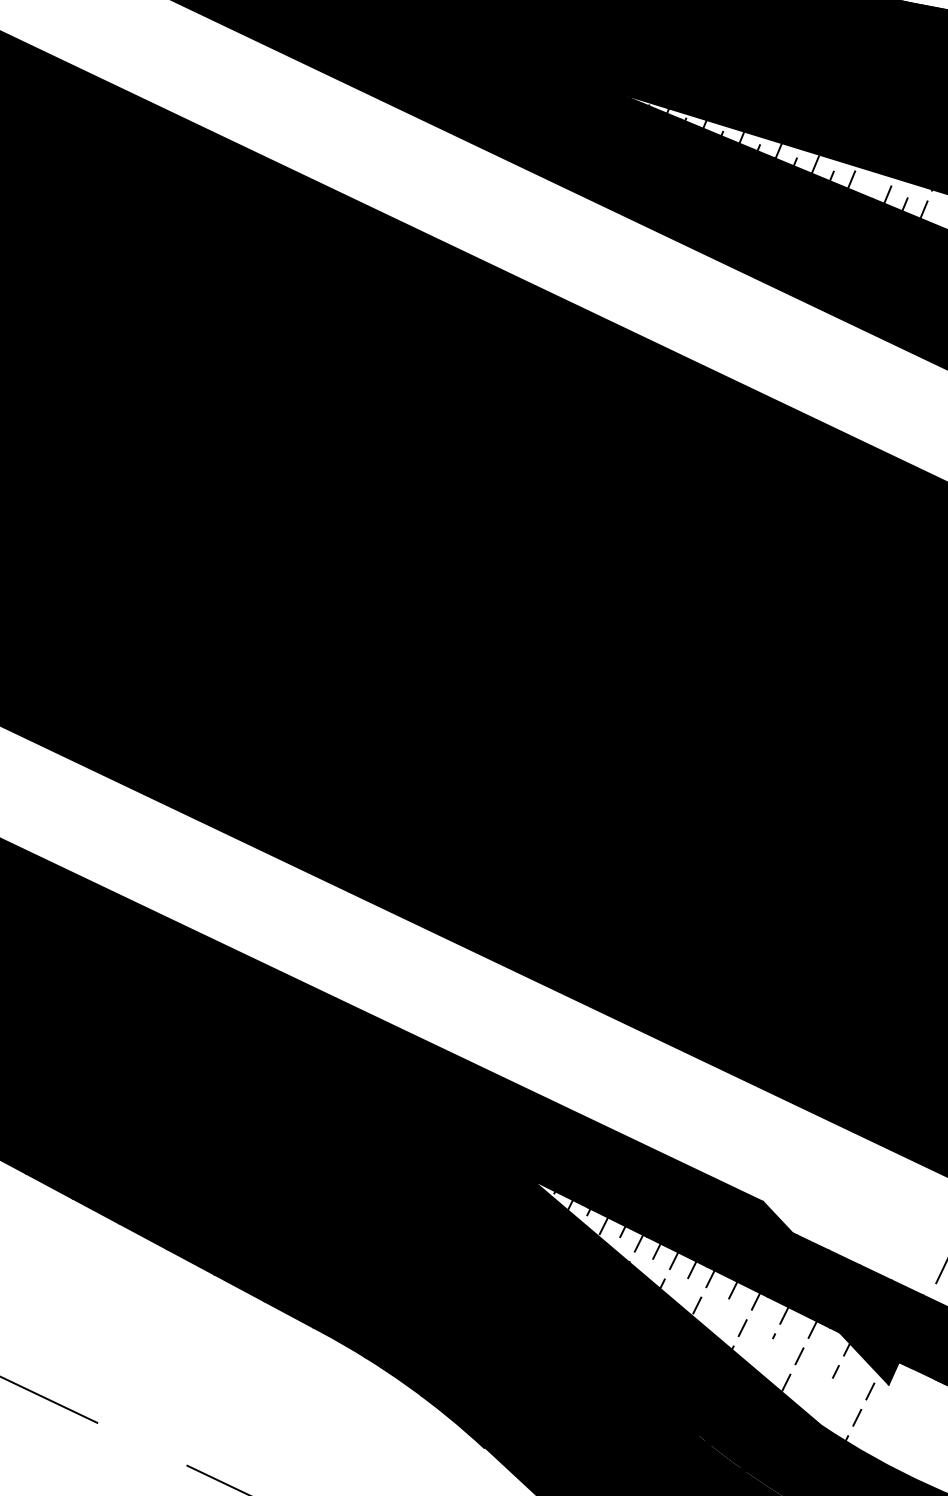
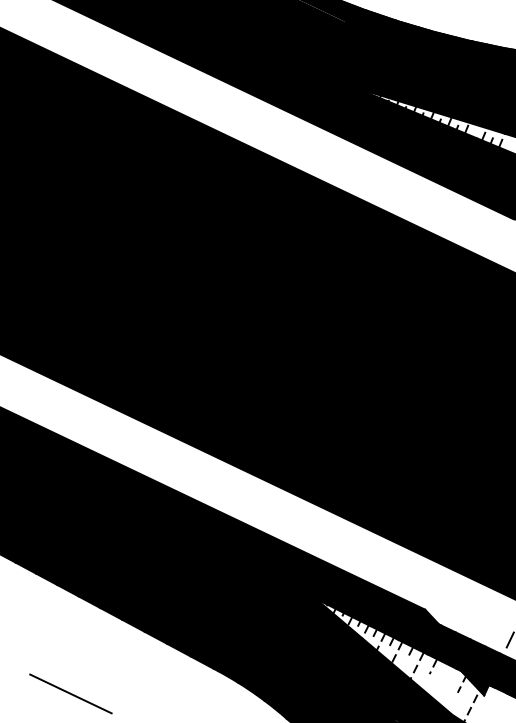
line: (797, 1356) -> (441, 682), removed

